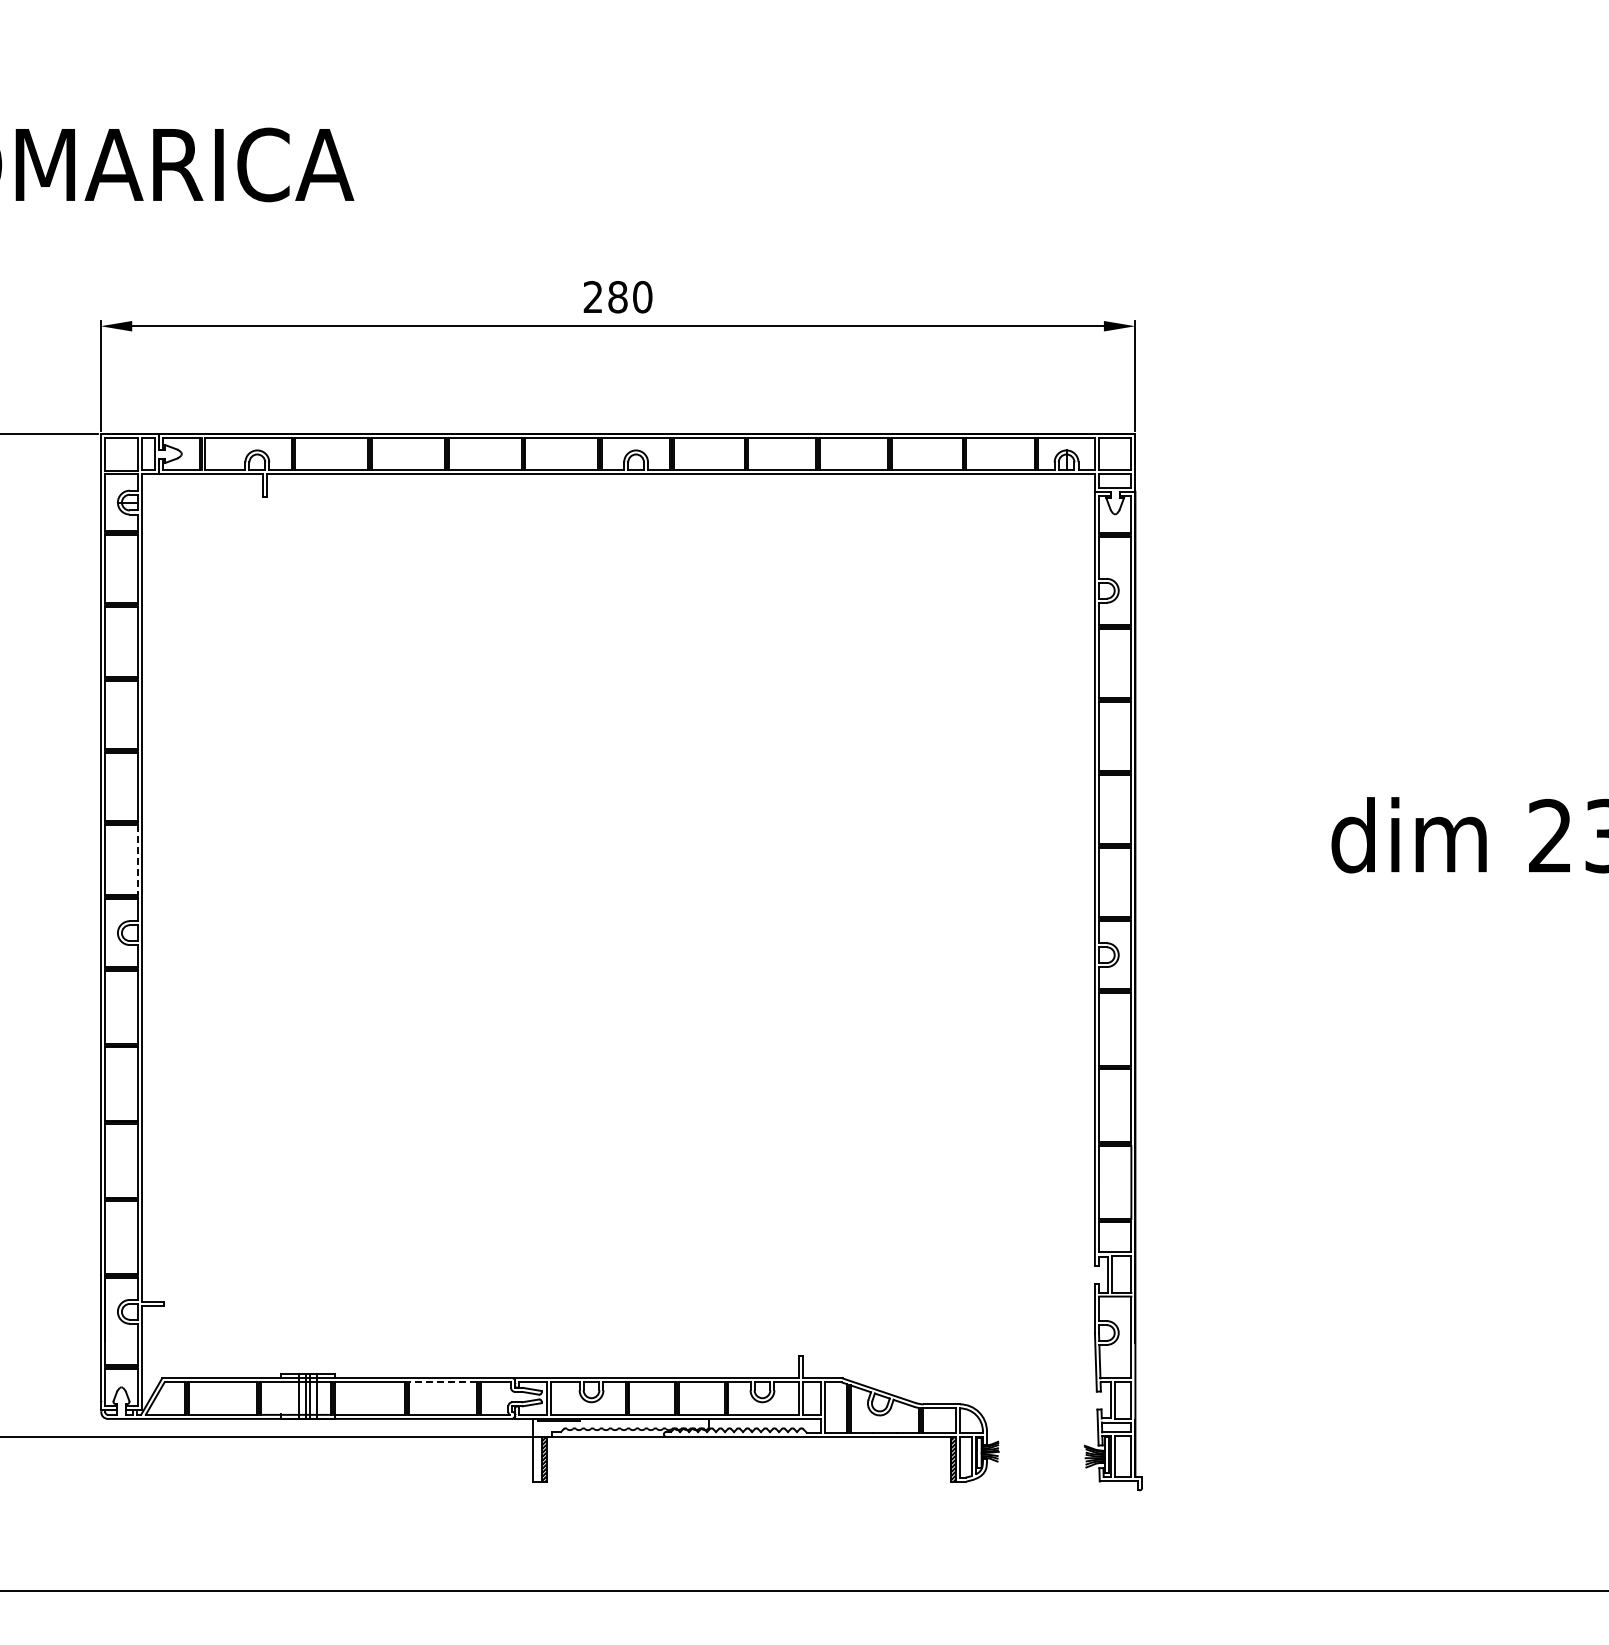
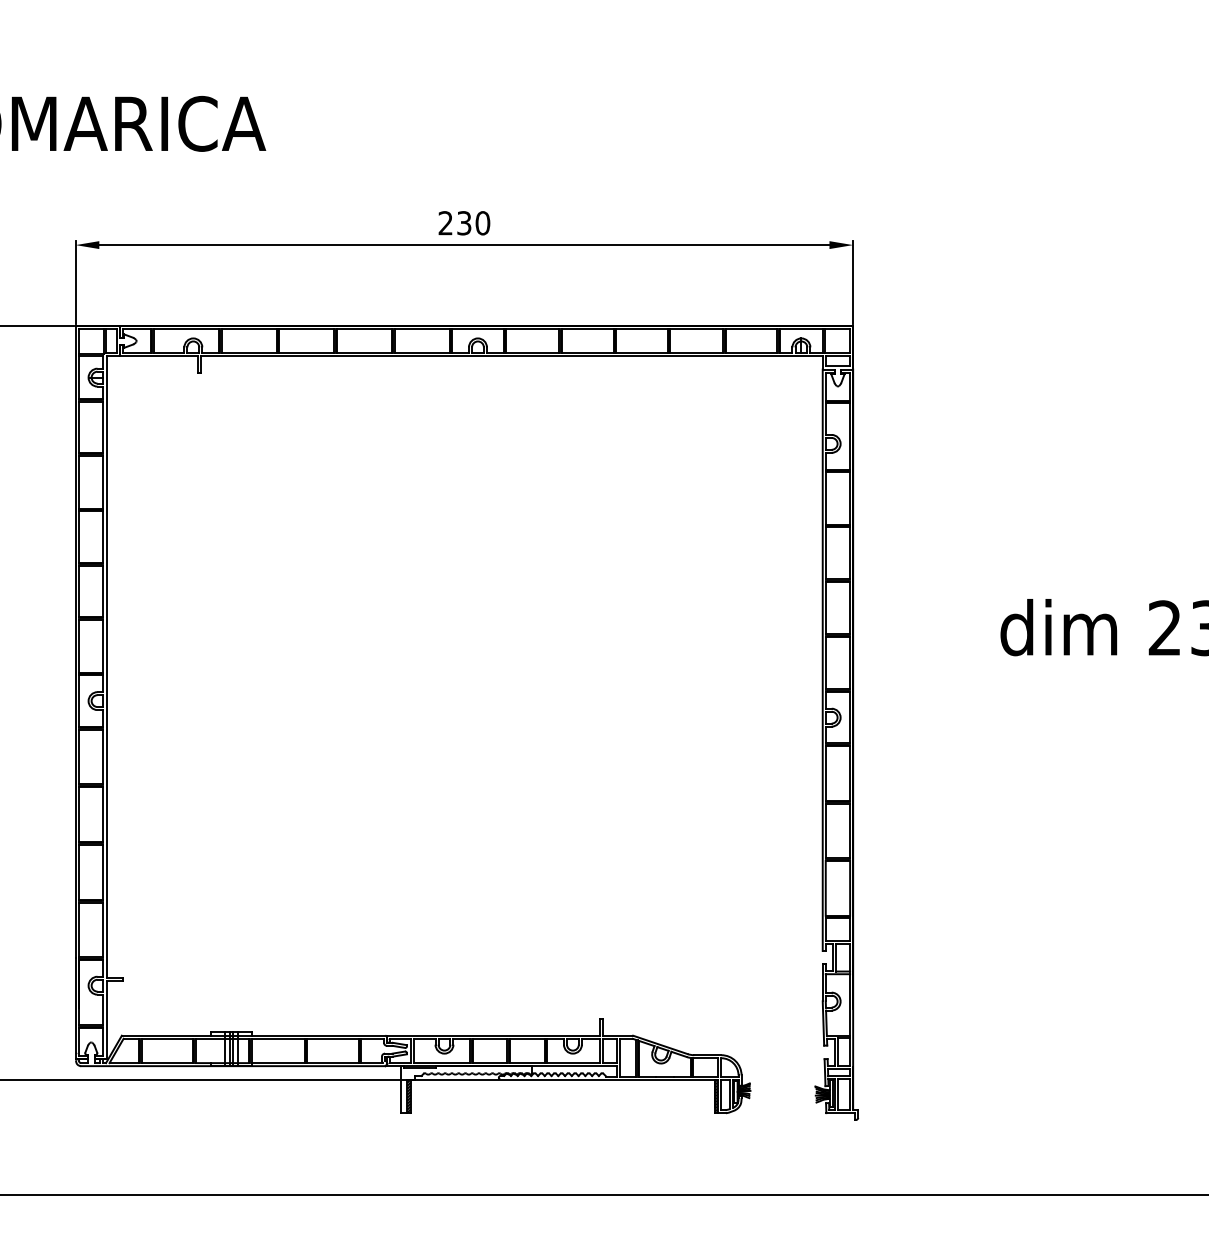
text: (617, 297) -> (463, 223), 280 -> 230
line: (137, 860) -> (103, 646), dashed -> solid
line: (442, 1382) -> (332, 1038), dashed -> solid

